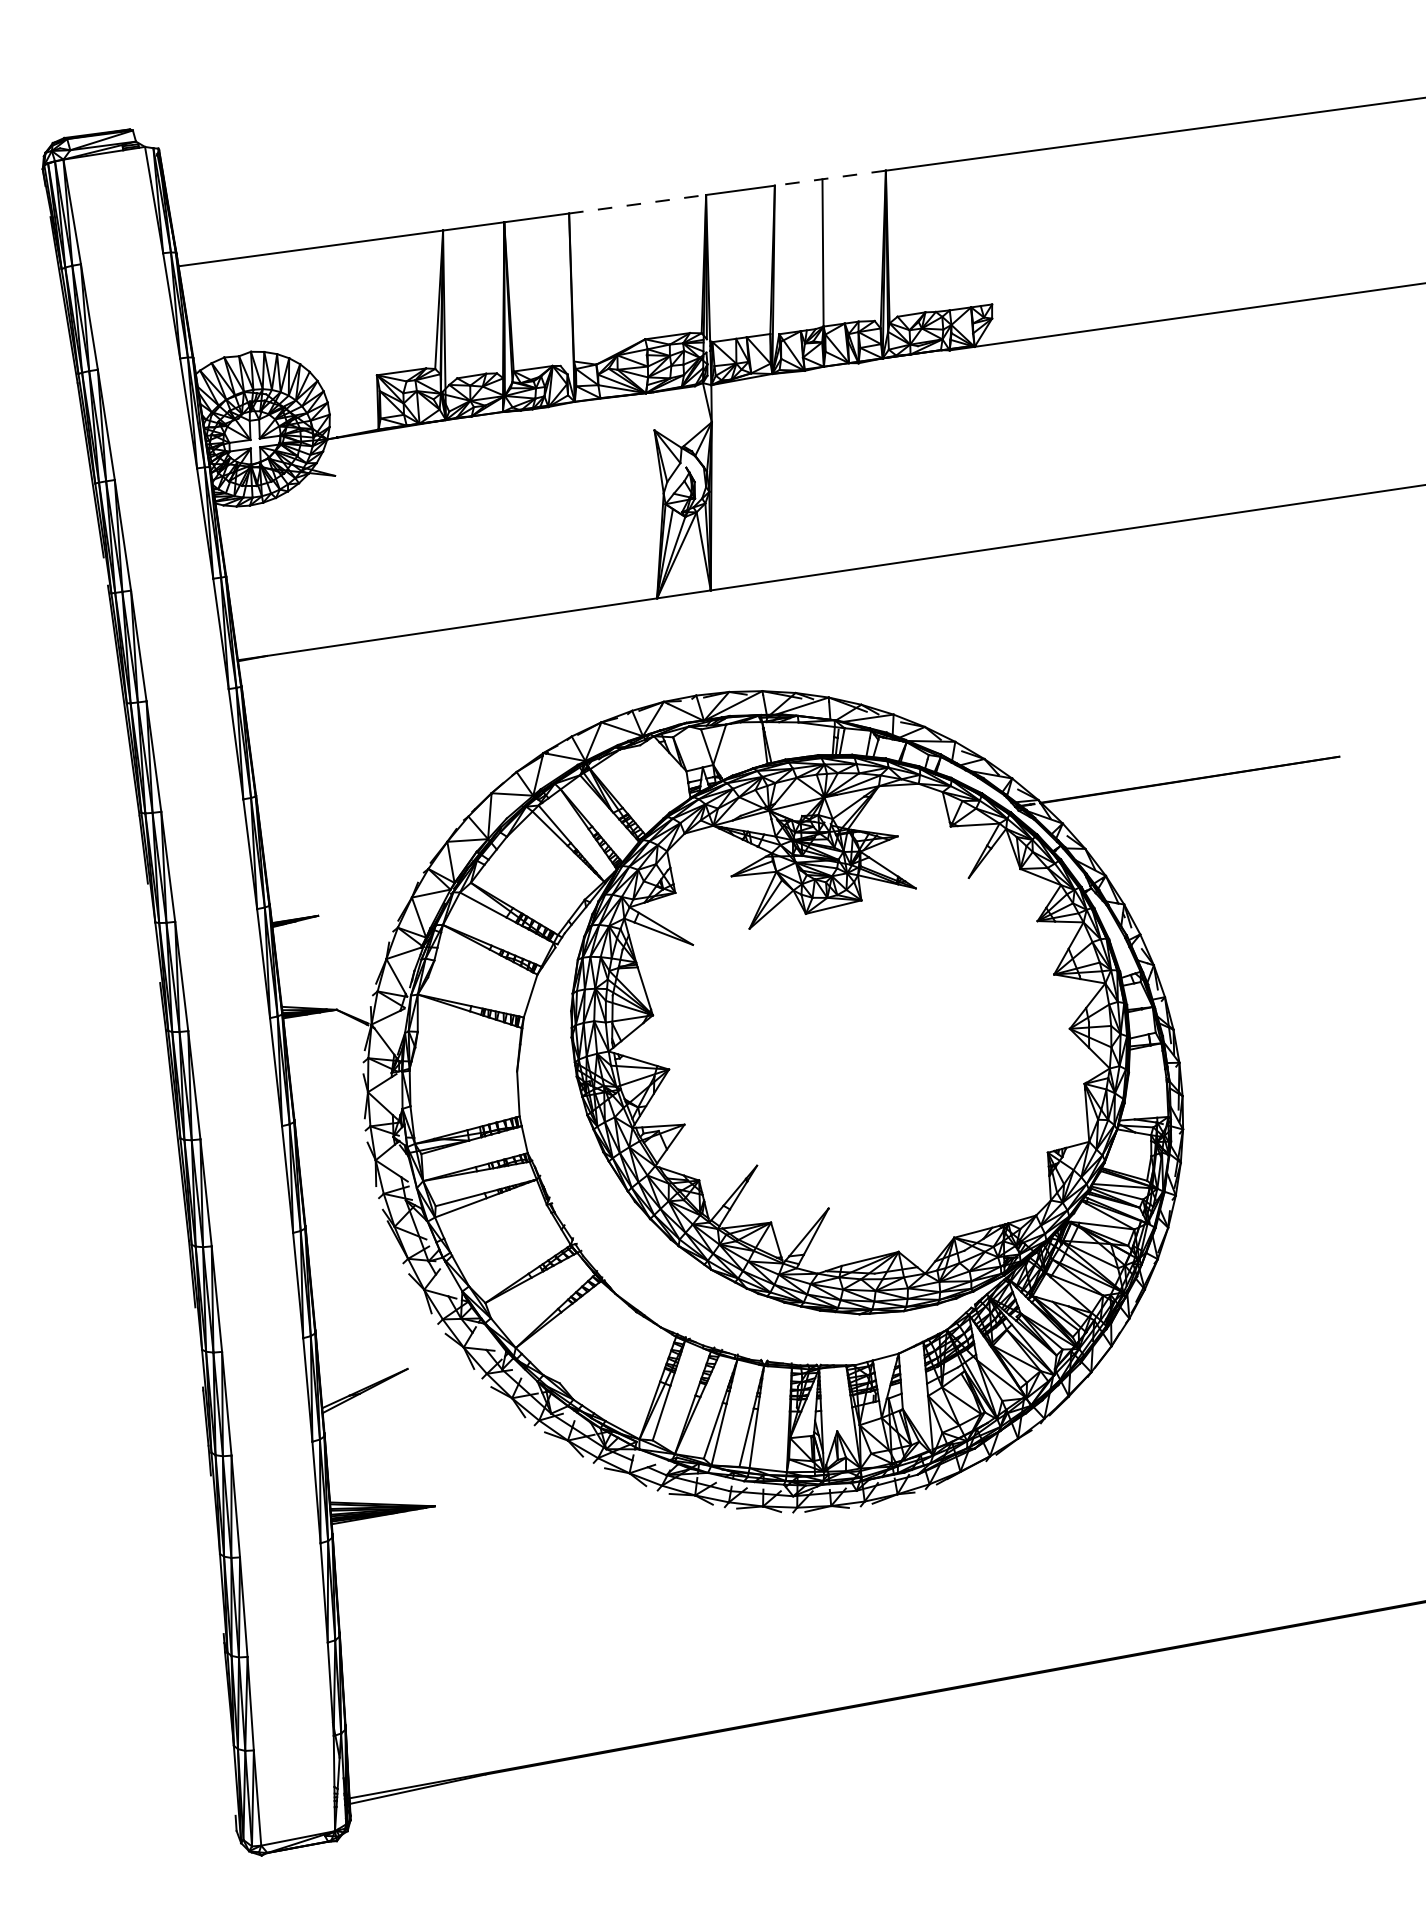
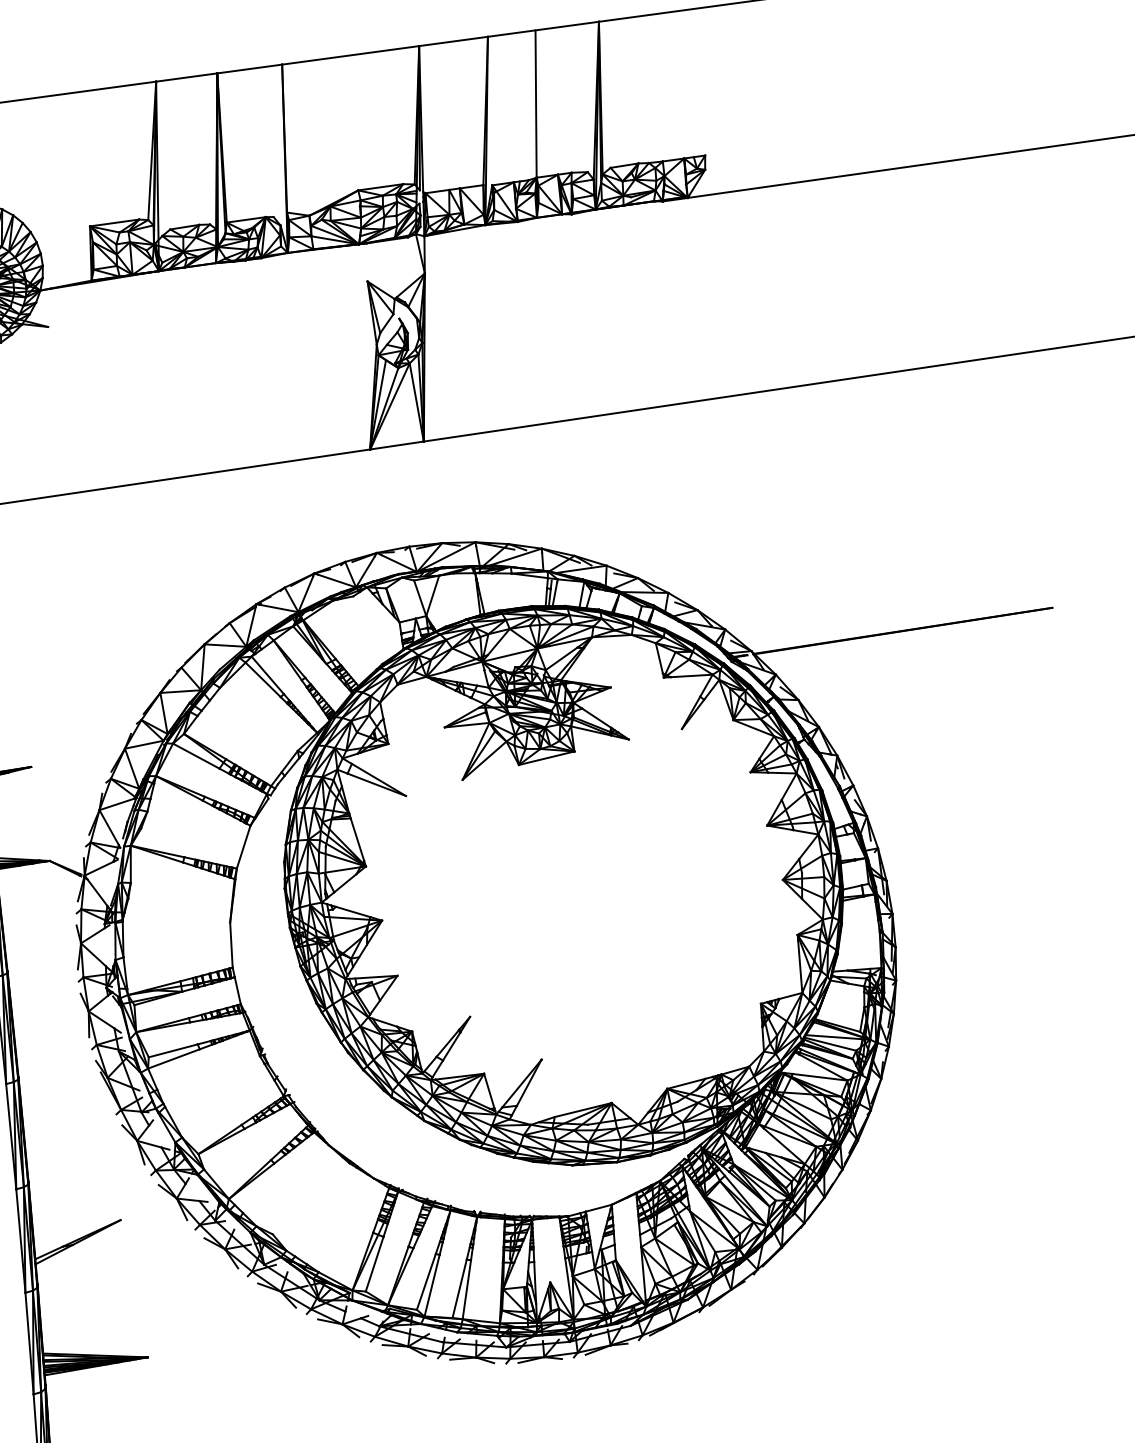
line: (829, 178) -> (542, 29), dashed -> solid
line: (638, 204) -> (351, 55), dashed -> solid

